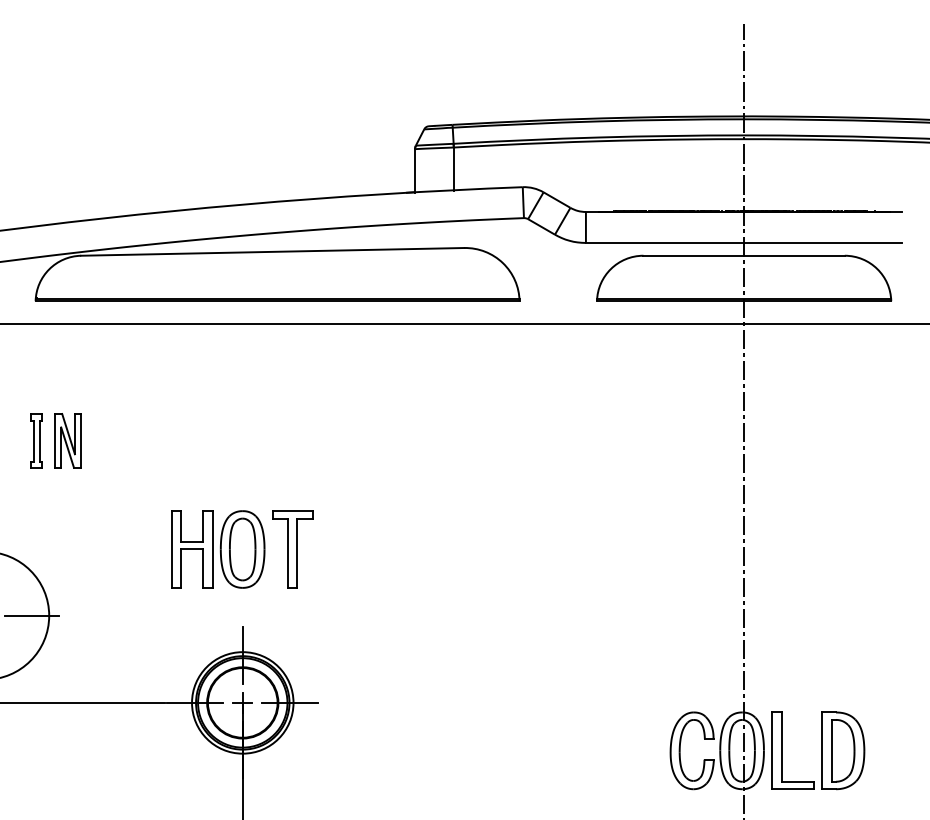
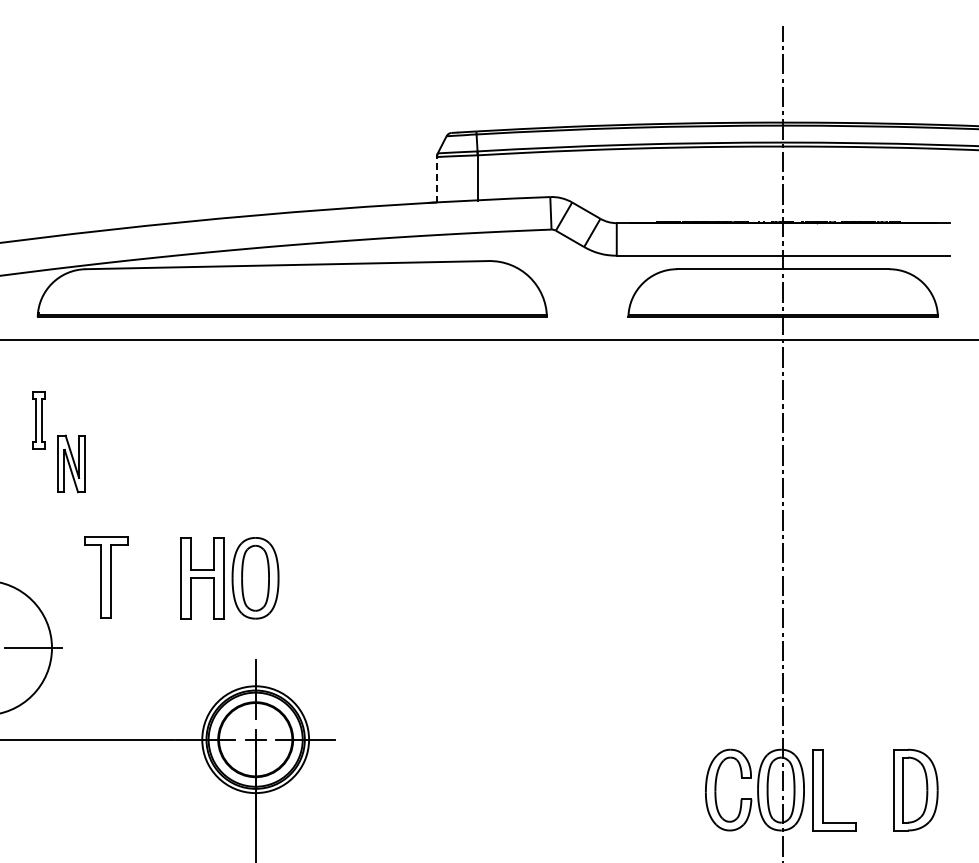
line: (414, 170) -> (436, 179), solid -> dashed
part: (36, 441) -> (38, 420), moved
part: (292, 549) -> (106, 577), moved
part: (843, 750) -> (915, 789), moved

